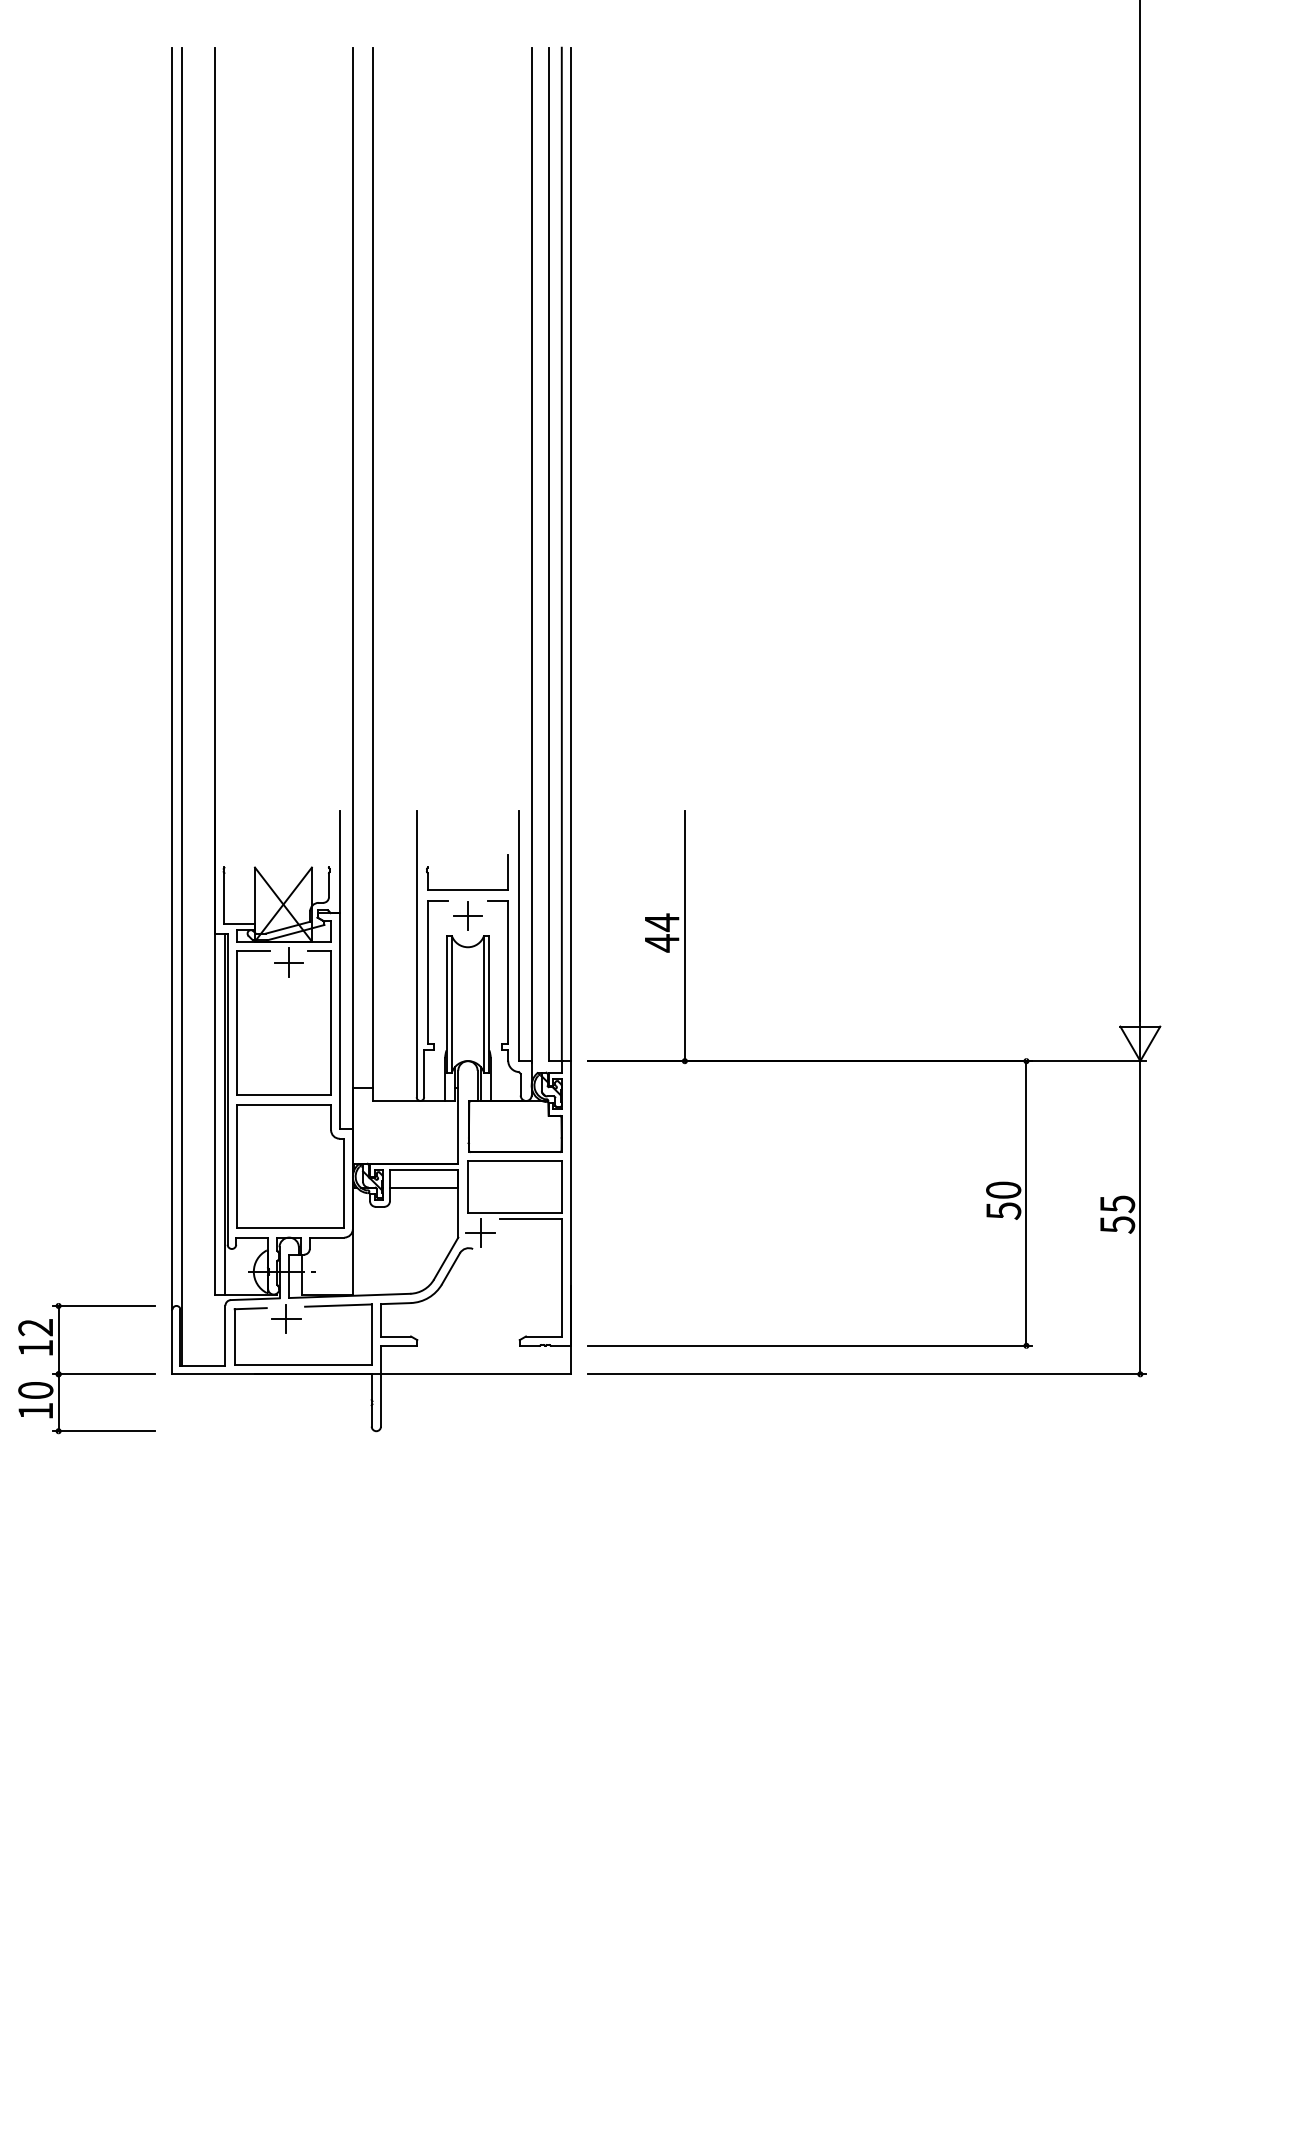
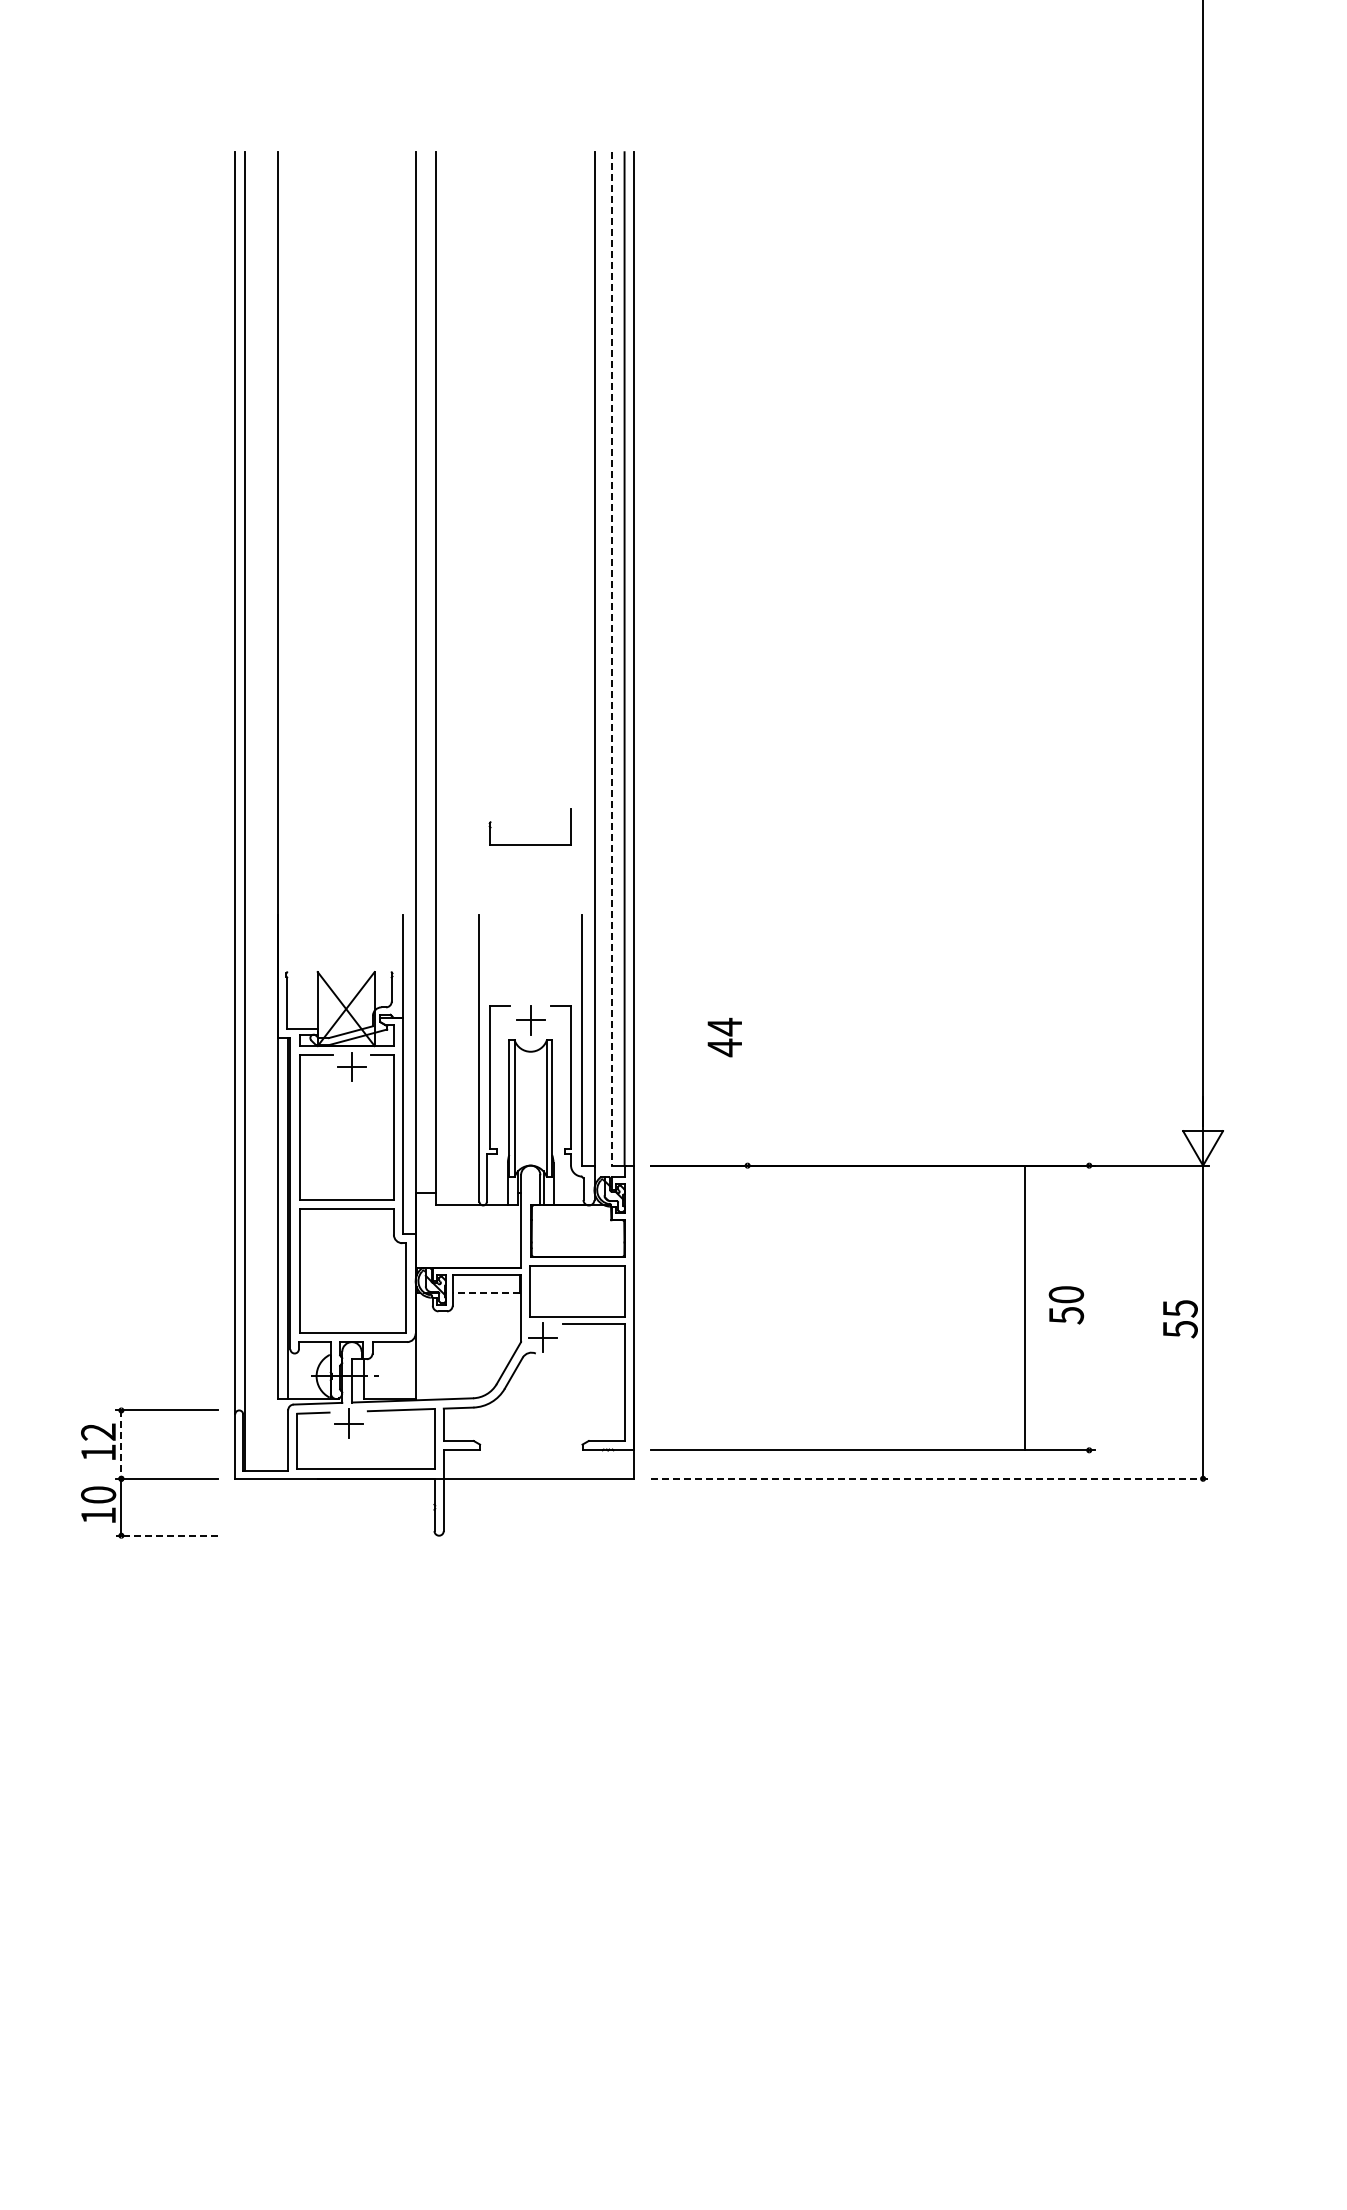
line: (548, 553) -> (611, 658), solid -> dashed
part: (466, 889) -> (529, 844), moved
line: (684, 935) -> (747, 1040), removed
line: (423, 1187) -> (486, 1292), solid -> dashed
line: (1026, 1202) -> (1025, 1307), moved
line: (58, 1340) -> (121, 1445), solid -> dashed
line: (866, 1373) -> (929, 1478), solid -> dashed
line: (103, 1430) -> (166, 1535), solid -> dashed

